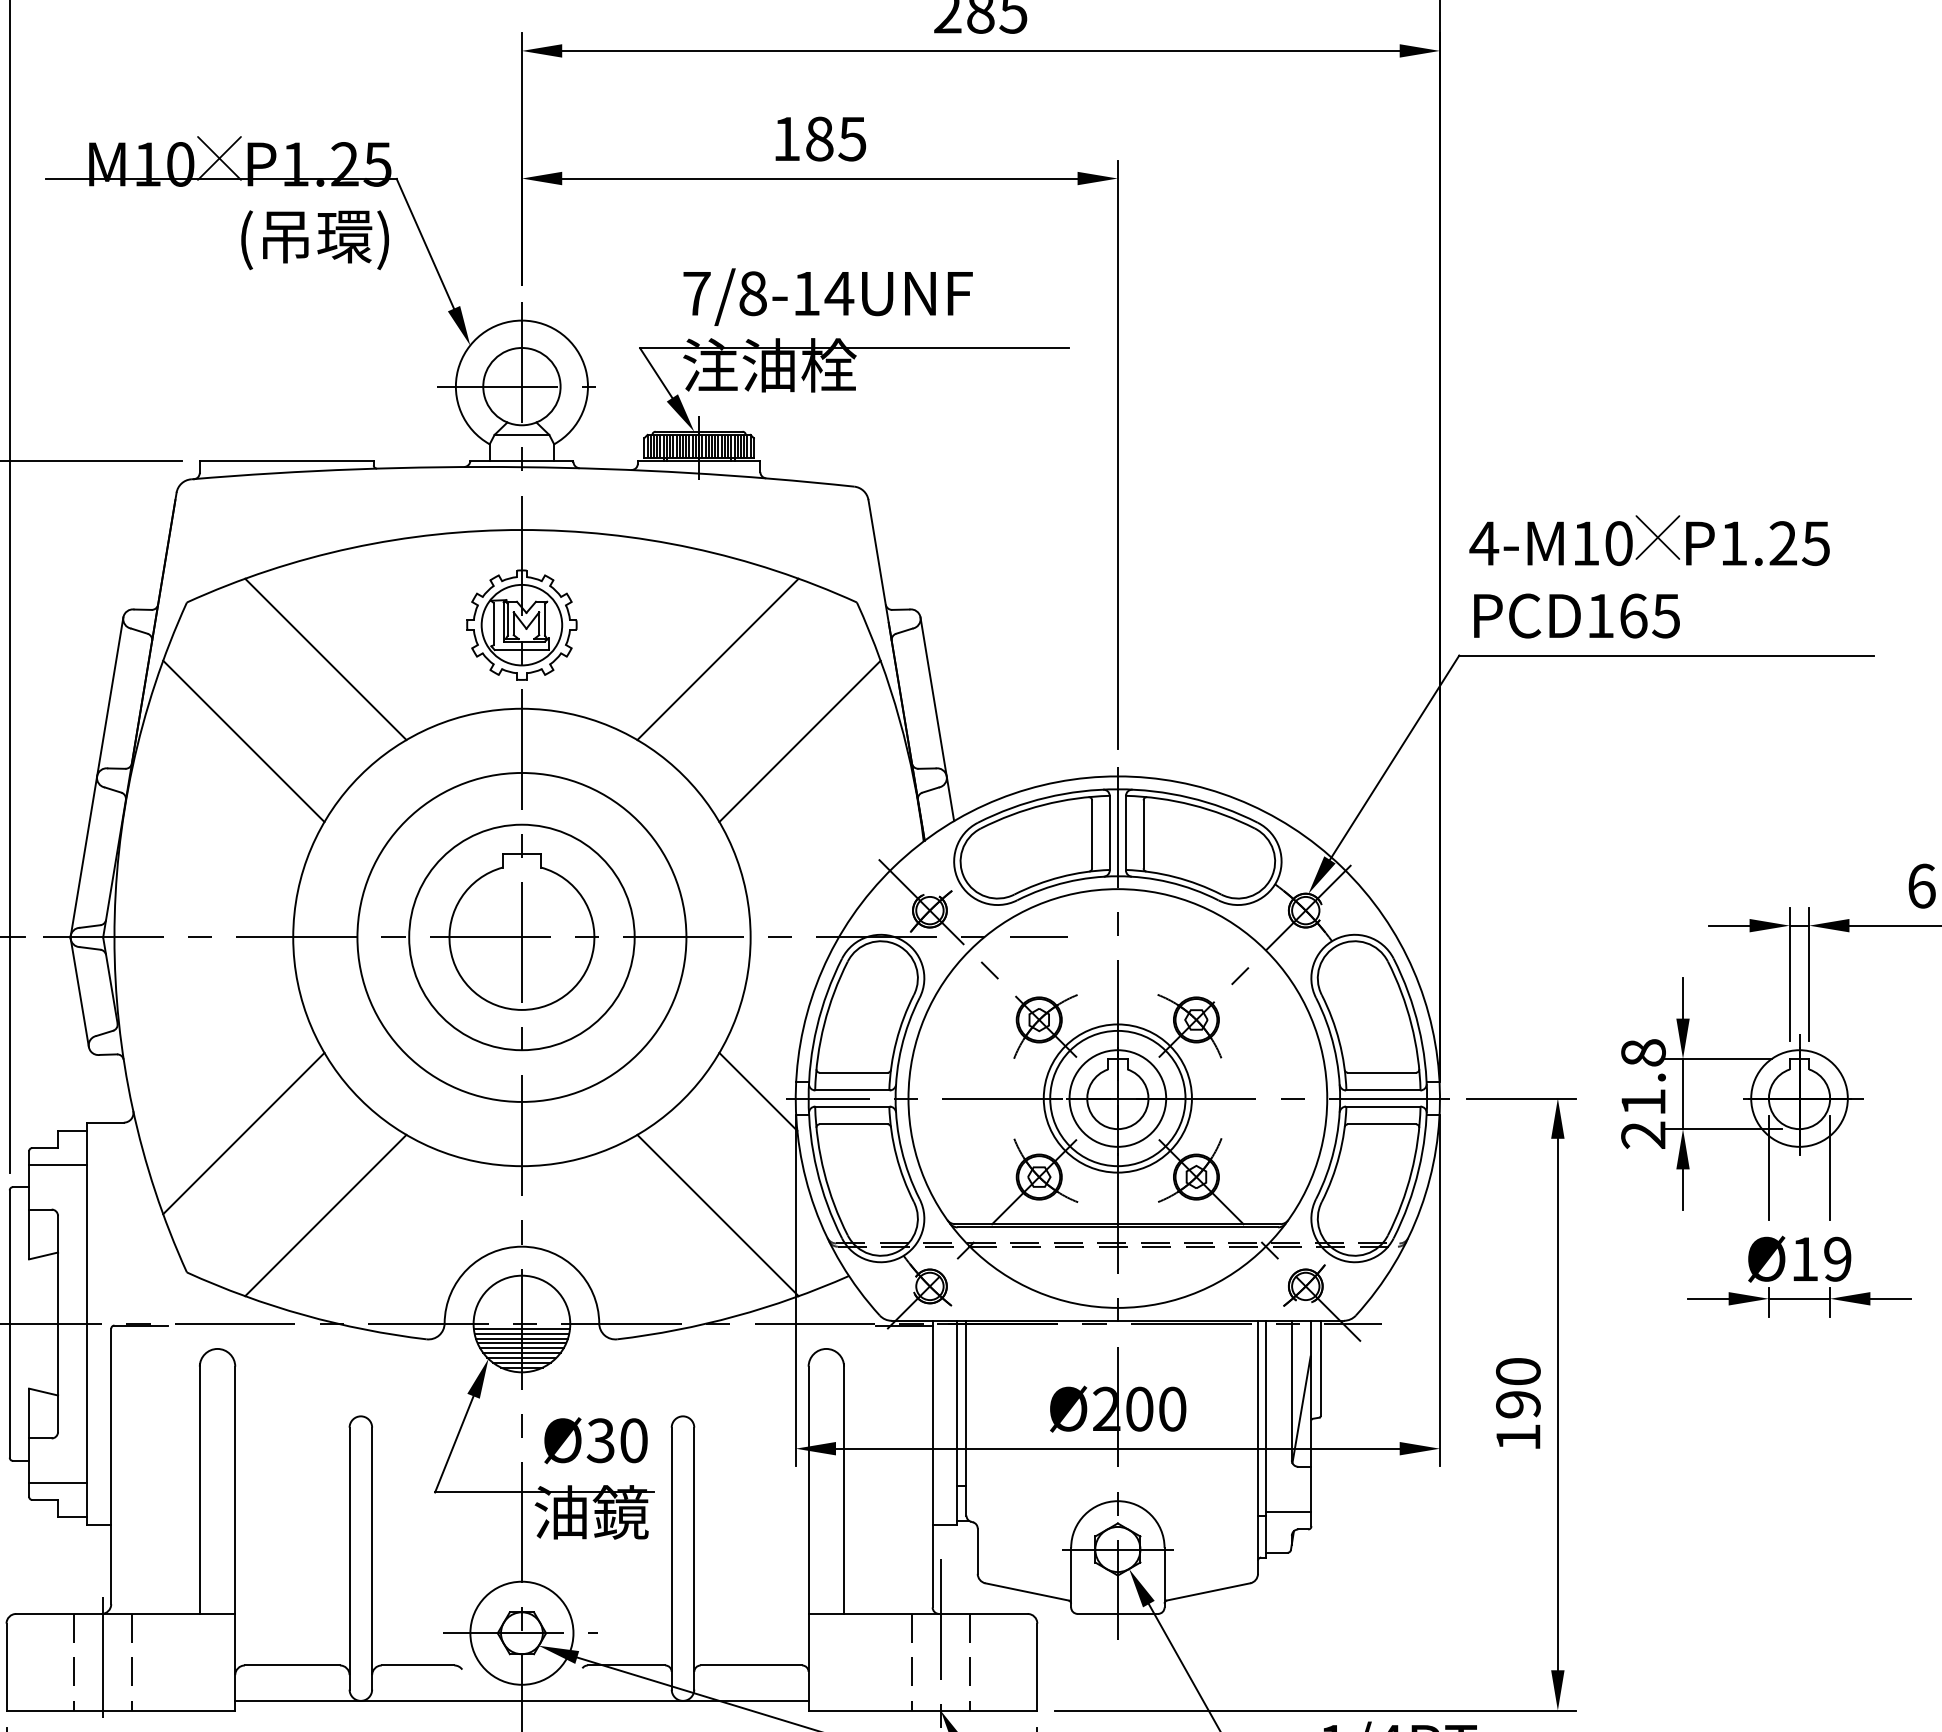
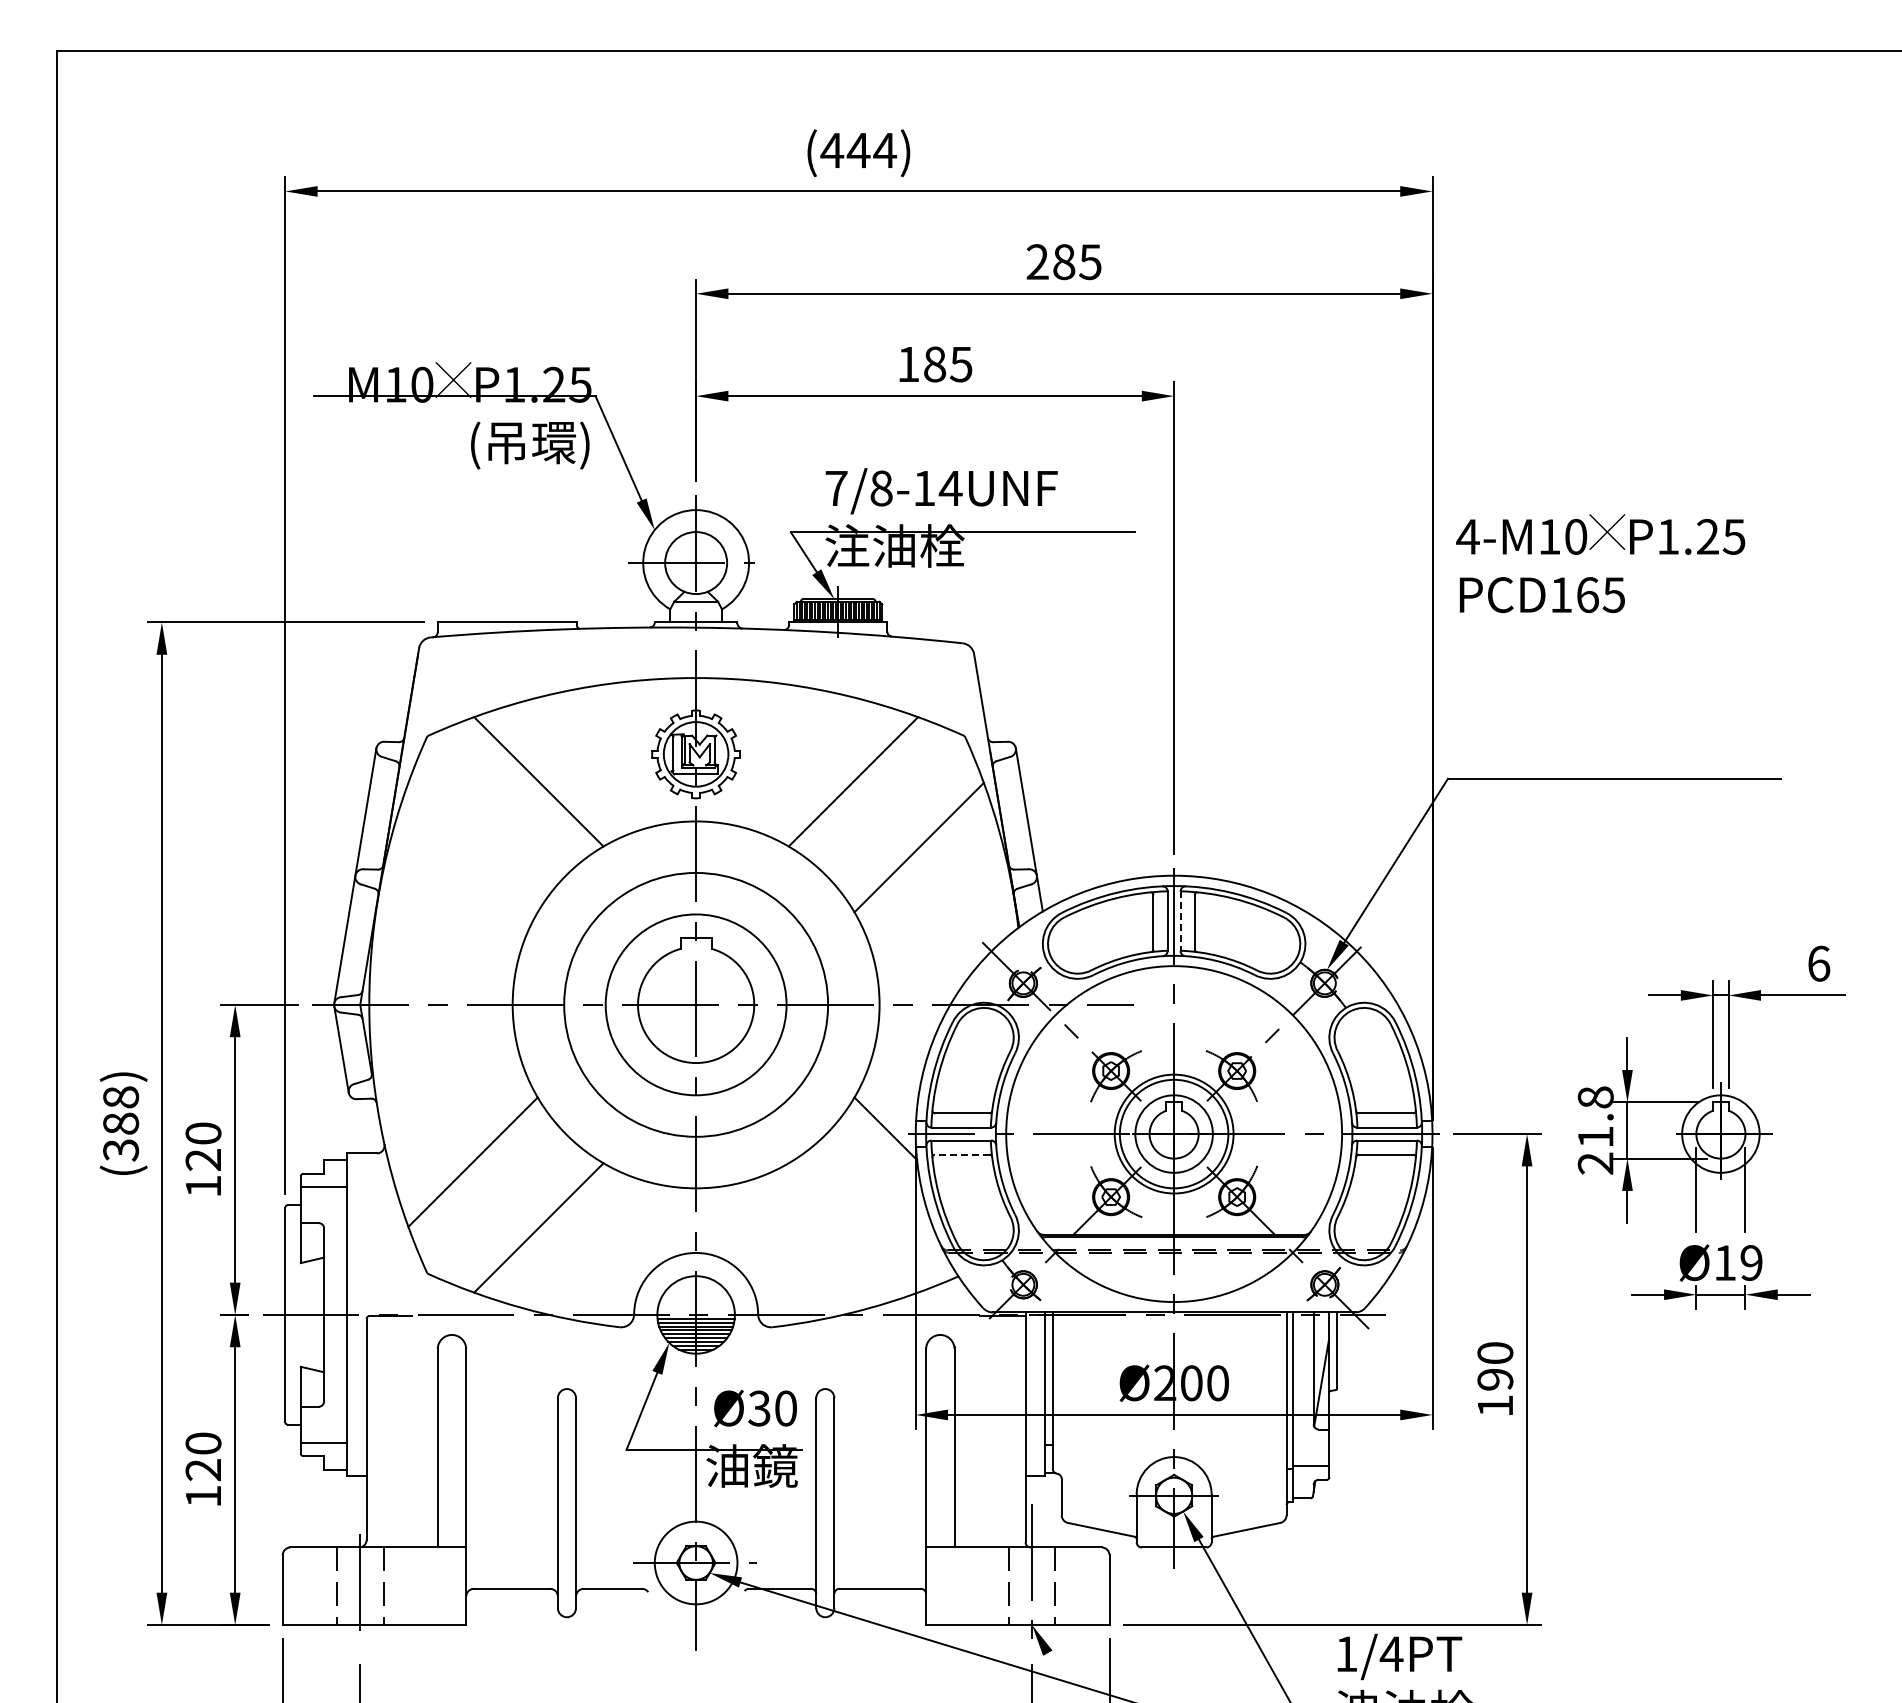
text: (1649, 576) -> (1600, 563), moved
line: (243, 741) -> (472, 847), removed
line: (1125, 833) -> (1180, 921), solid -> dashed
line: (852, 1123) -> (961, 1154), solid -> dashed
line: (718, 1214) -> (853, 1227), removed
line: (522, 1701) -> (696, 1617), removed

